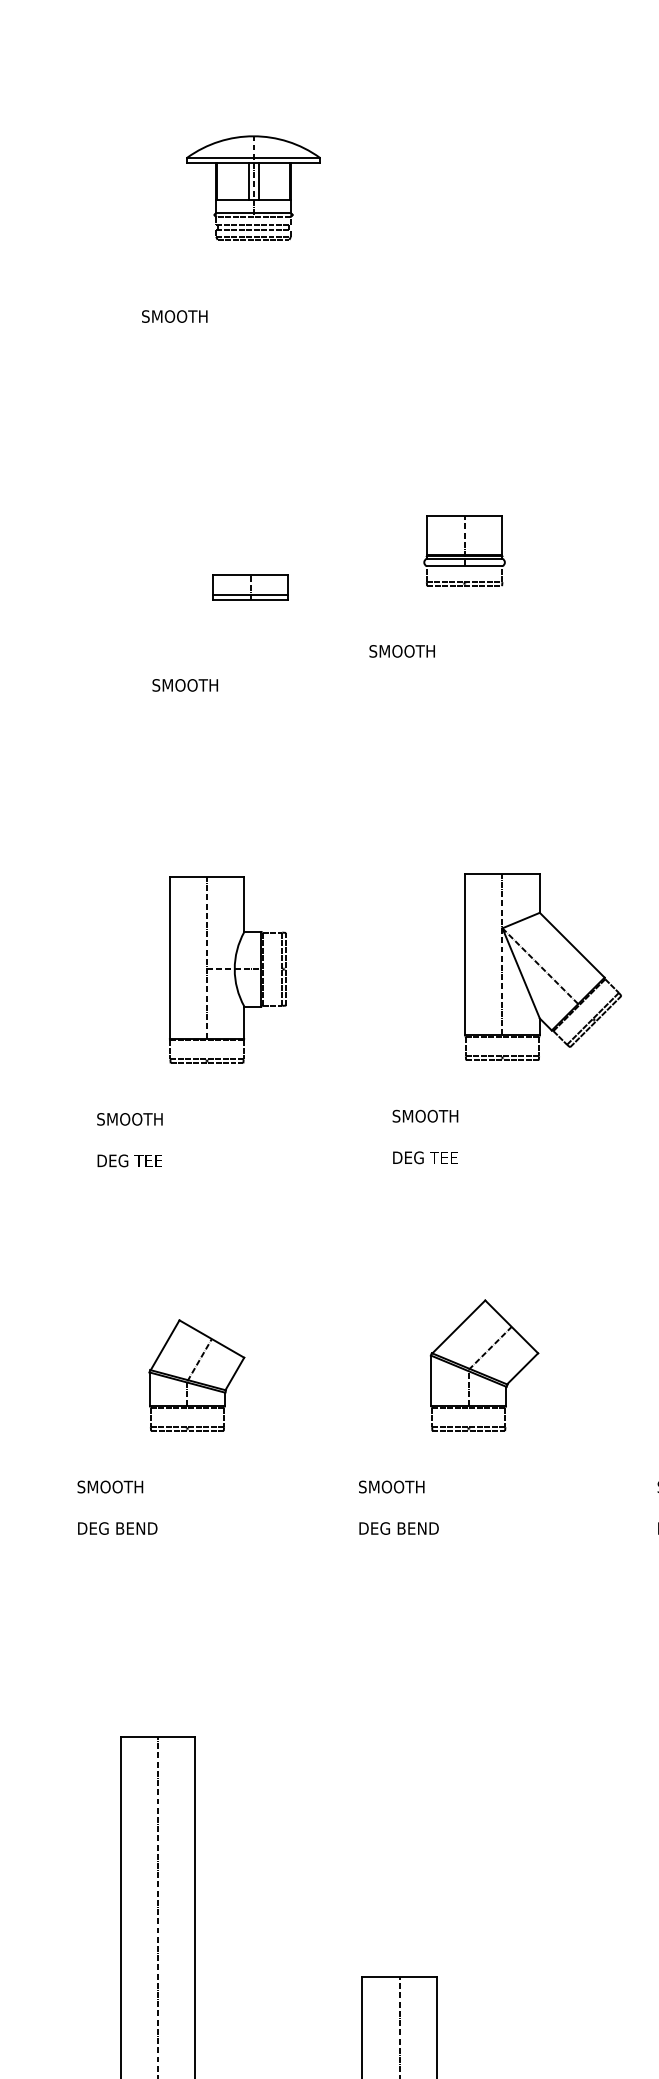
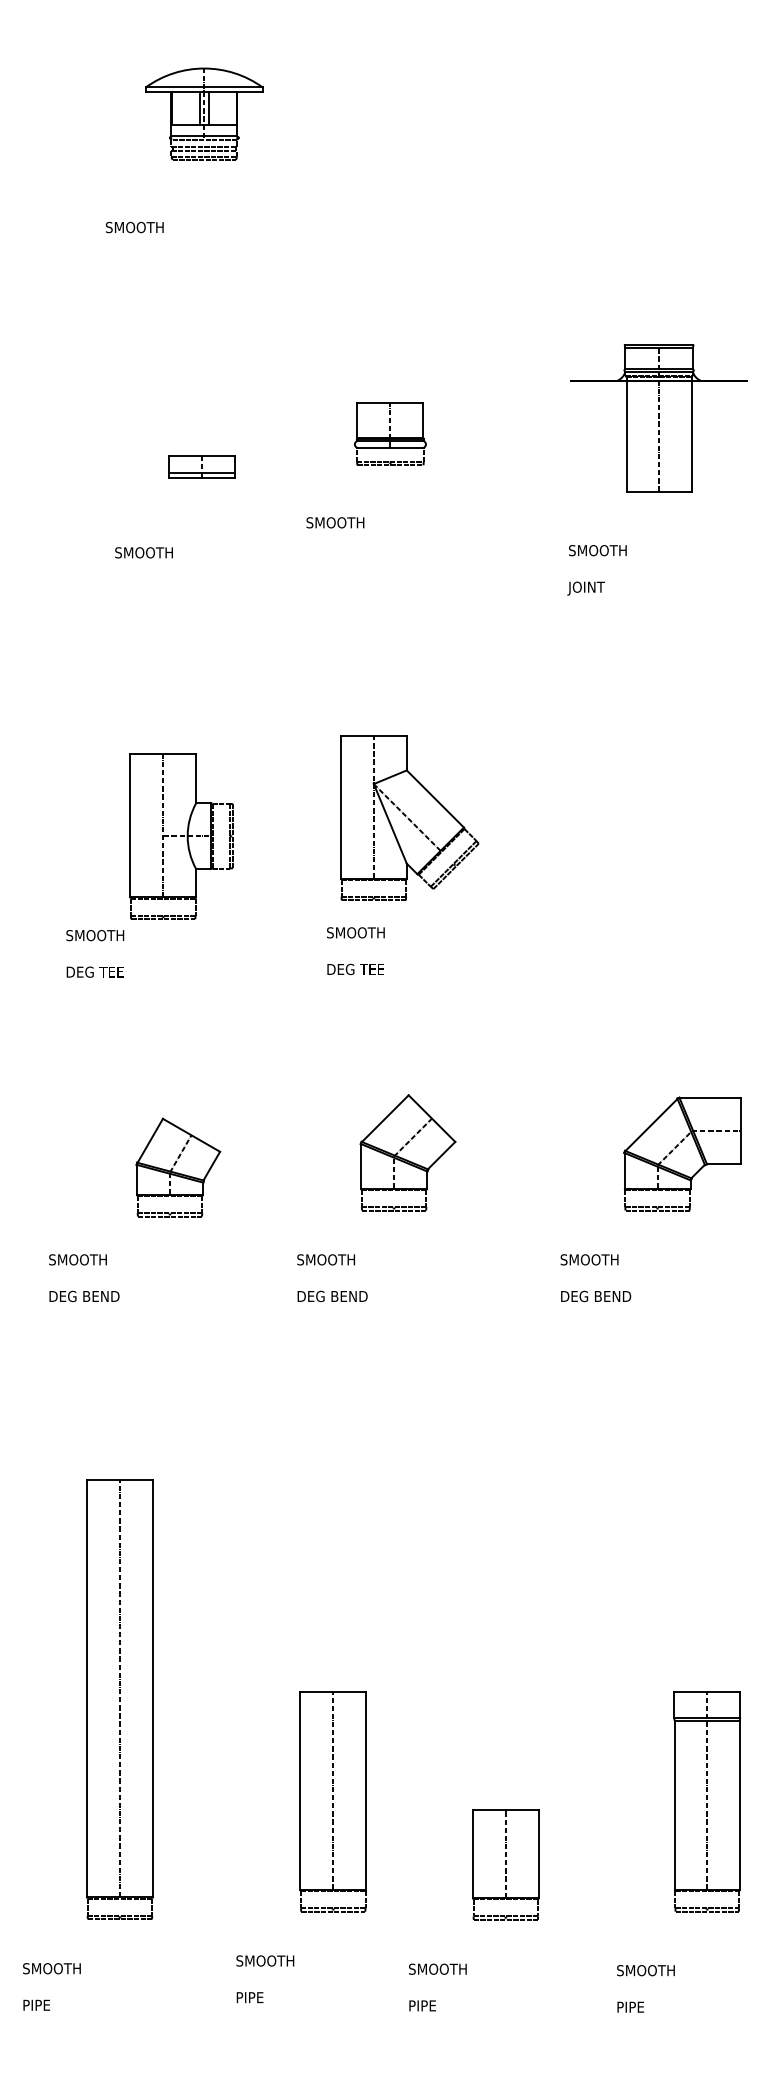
part: (542, 966) -> (409, 817), moved
part: (227, 969) -> (181, 836), moved
part: (197, 1375) -> (178, 1167), moved

